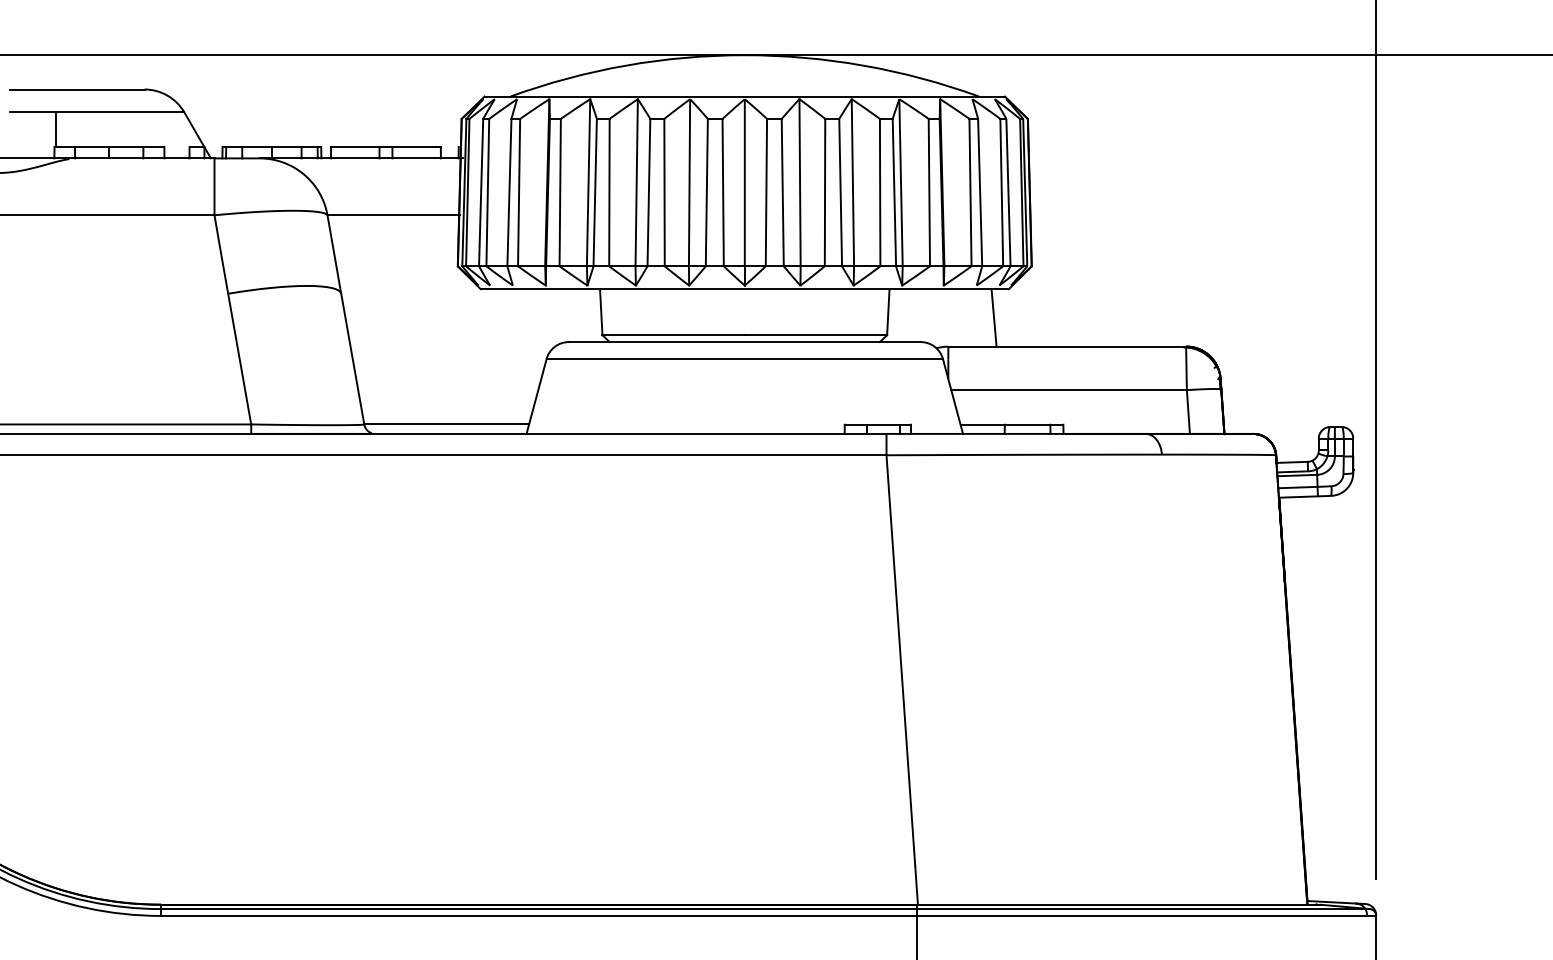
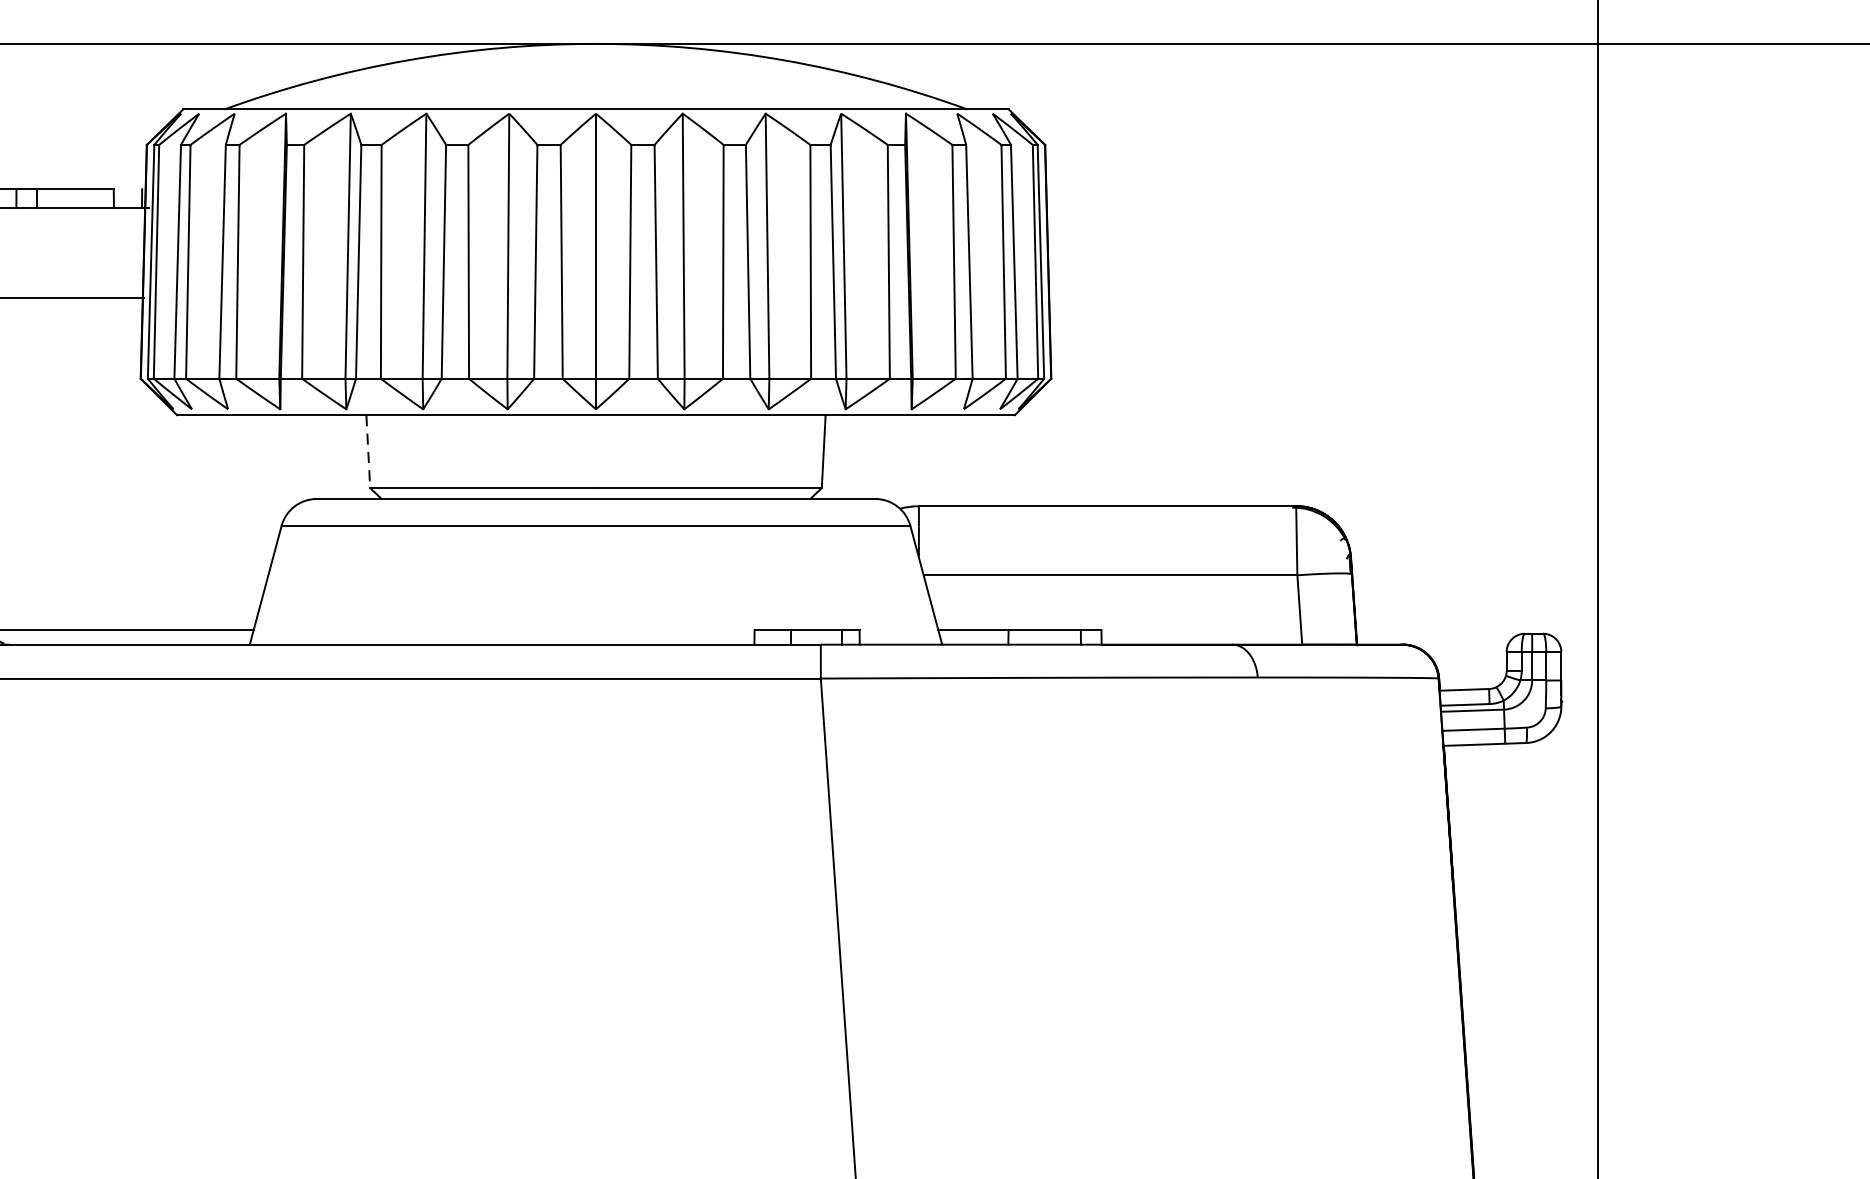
line: (601, 312) -> (368, 452), solid -> dashed
line: (993, 317) -> (990, 459), removed

